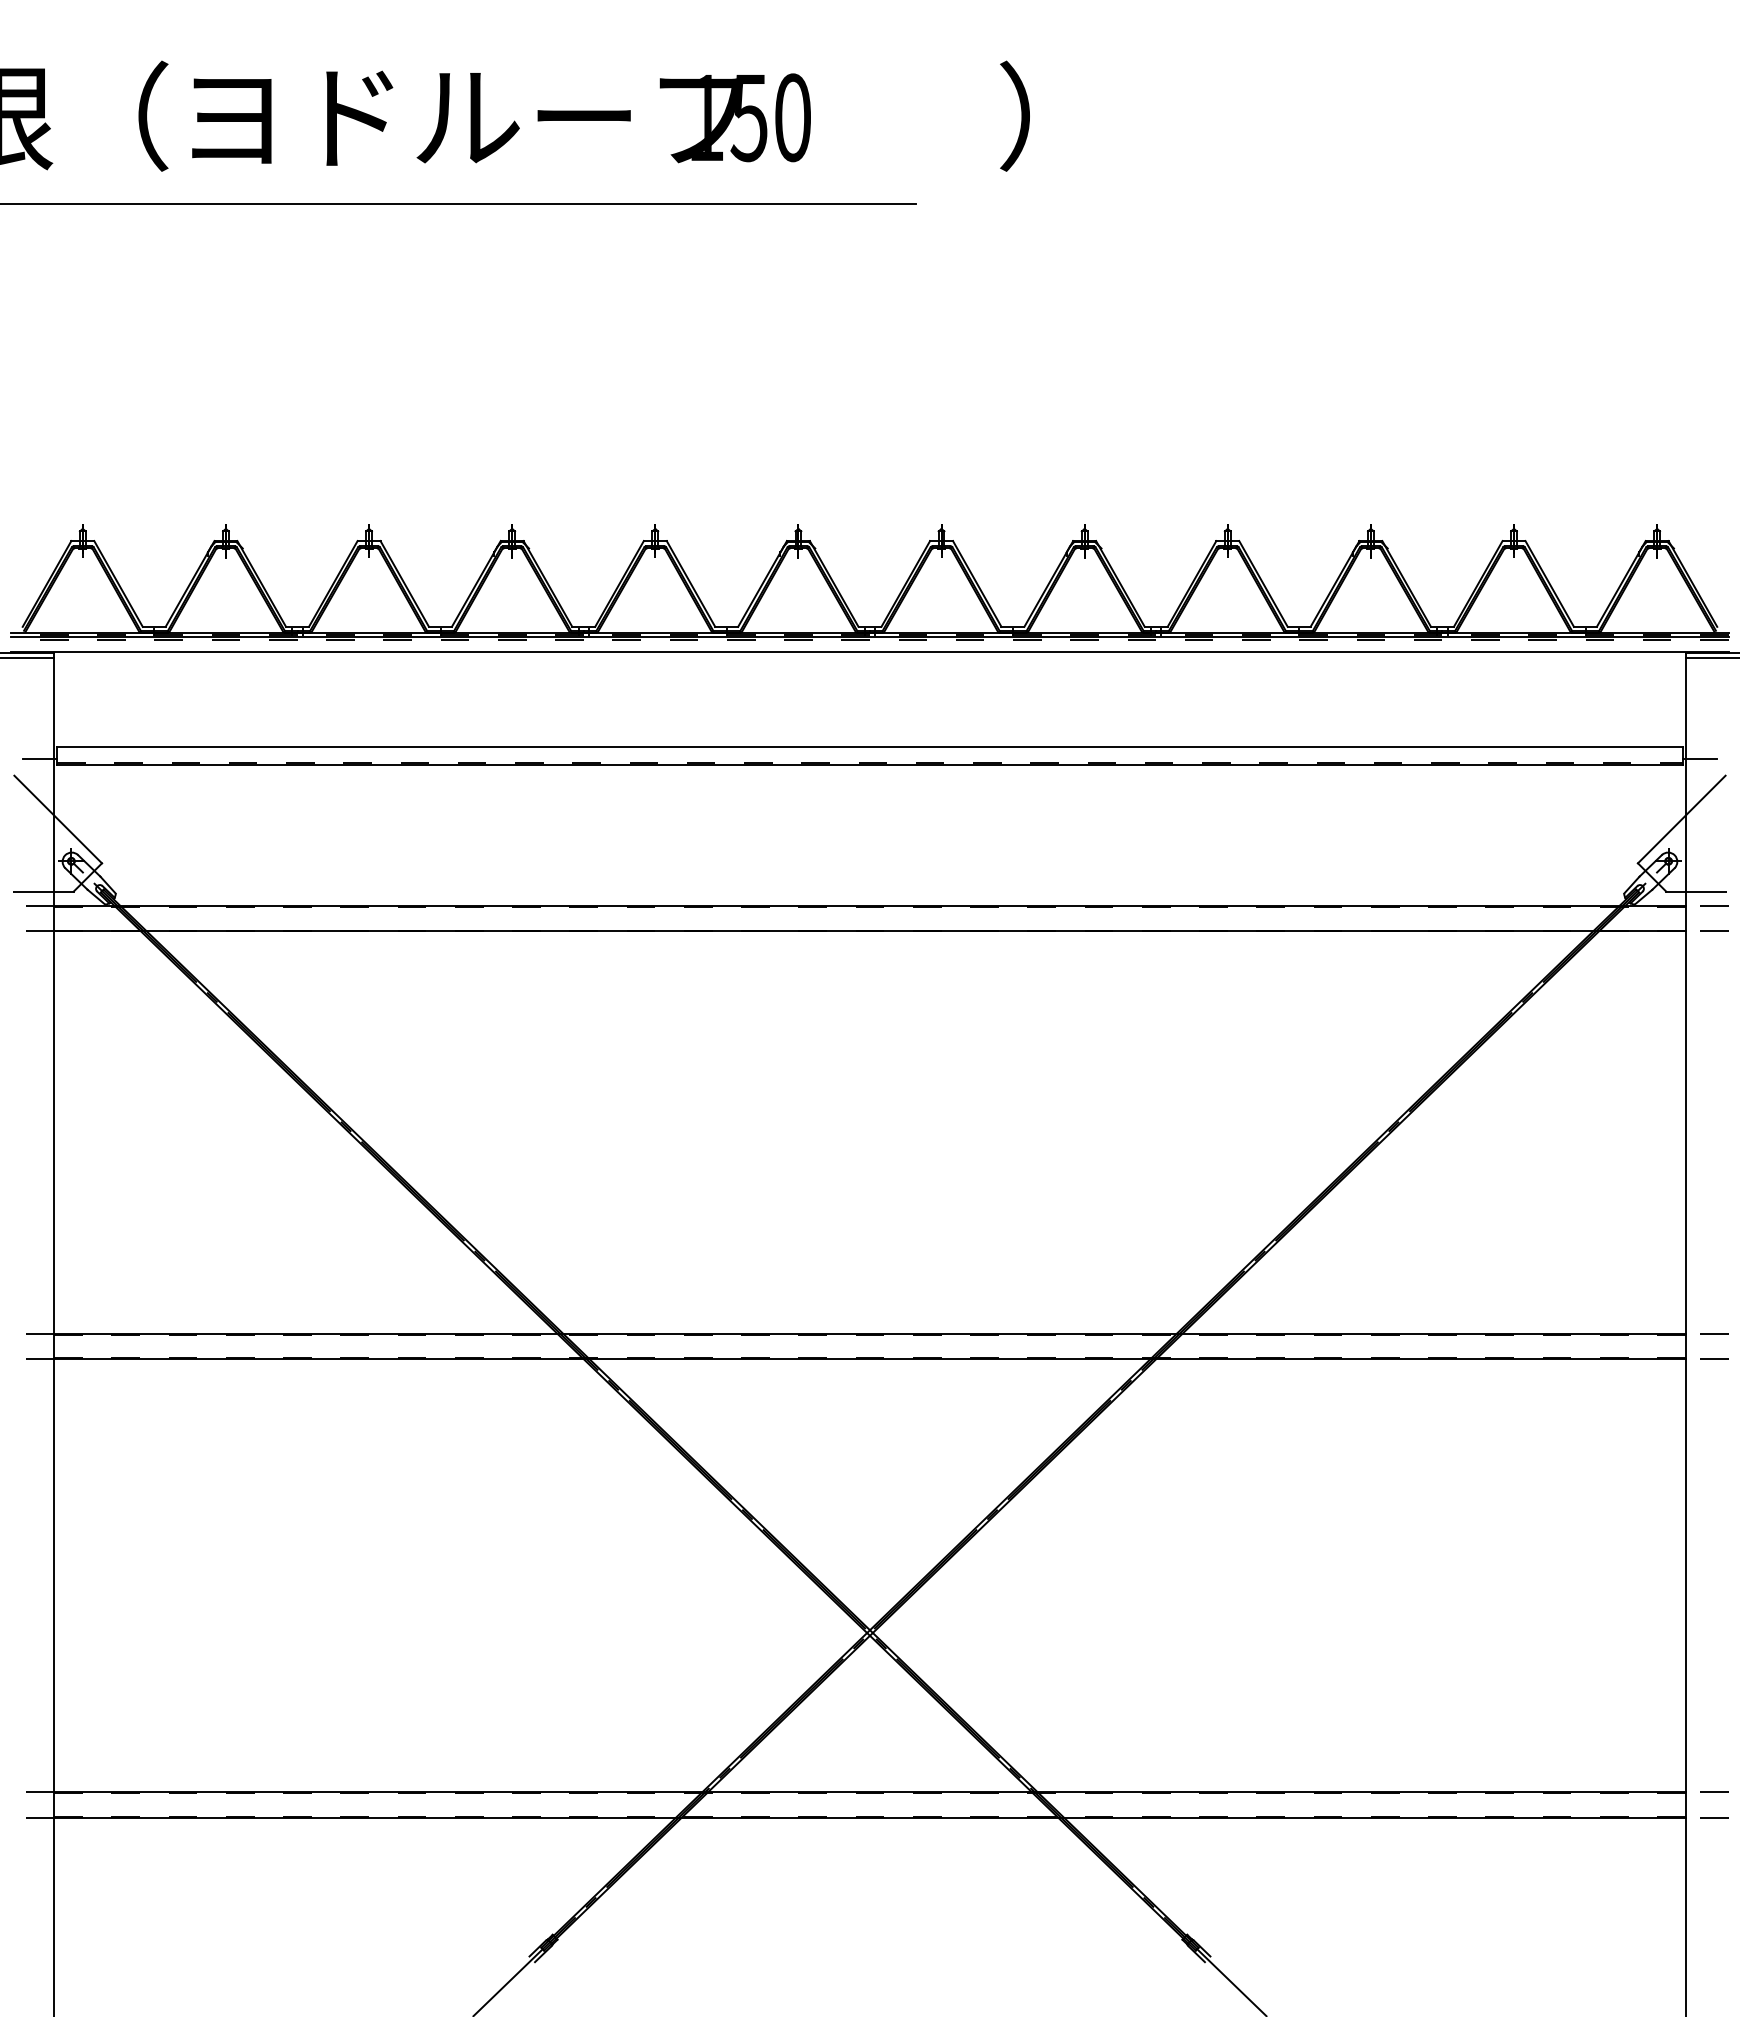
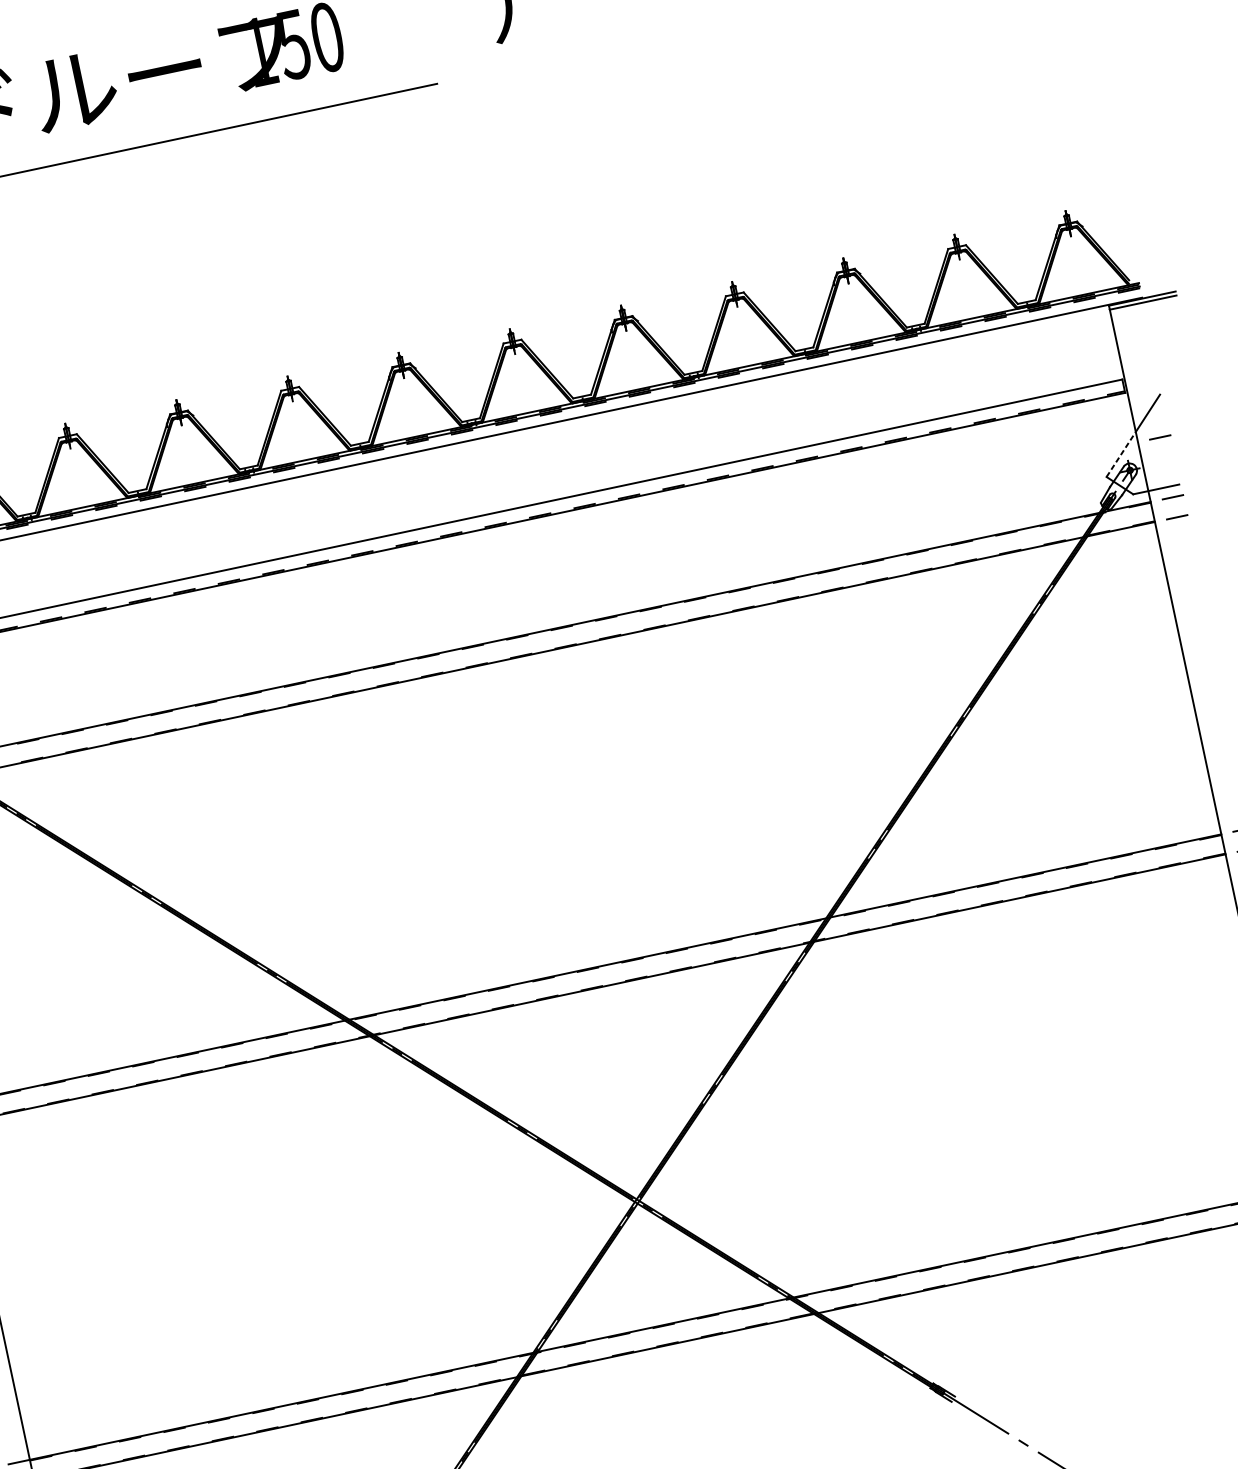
line: (1699, 758) -> (1137, 385), removed
line: (1714, 828) -> (1160, 437), added
line: (1661, 839) -> (1120, 454), solid -> dashed

